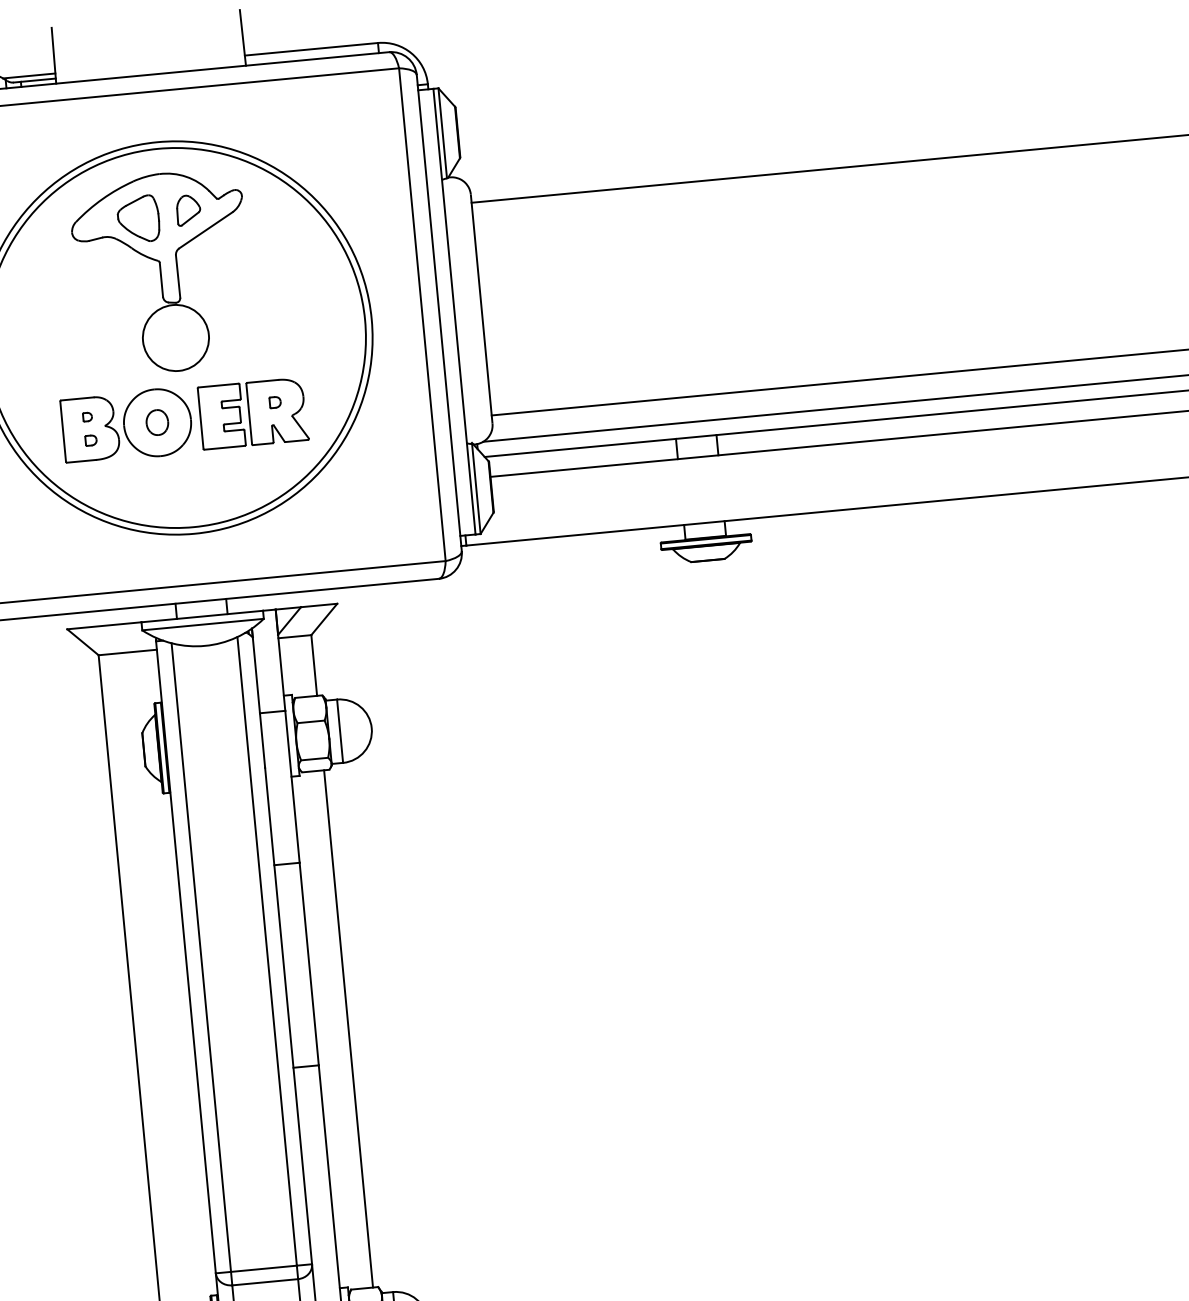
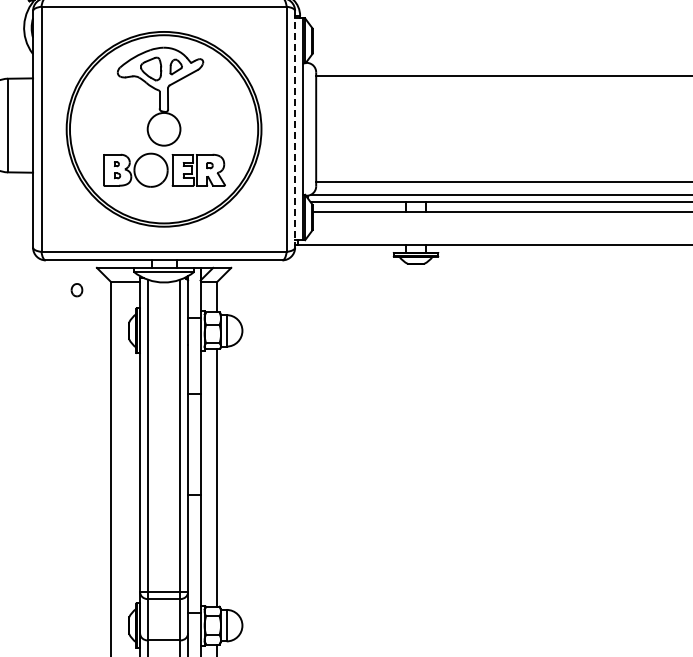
line: (440, 313) -> (295, 129), solid -> dashed
part: (156, 423) -> (76, 290), moved

